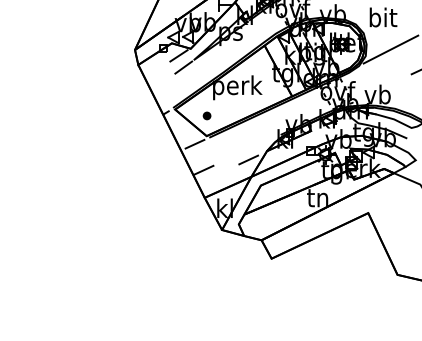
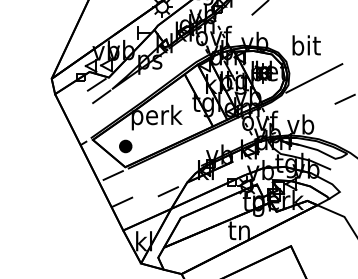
part: (206, 115) -> (125, 146), size x1.67

